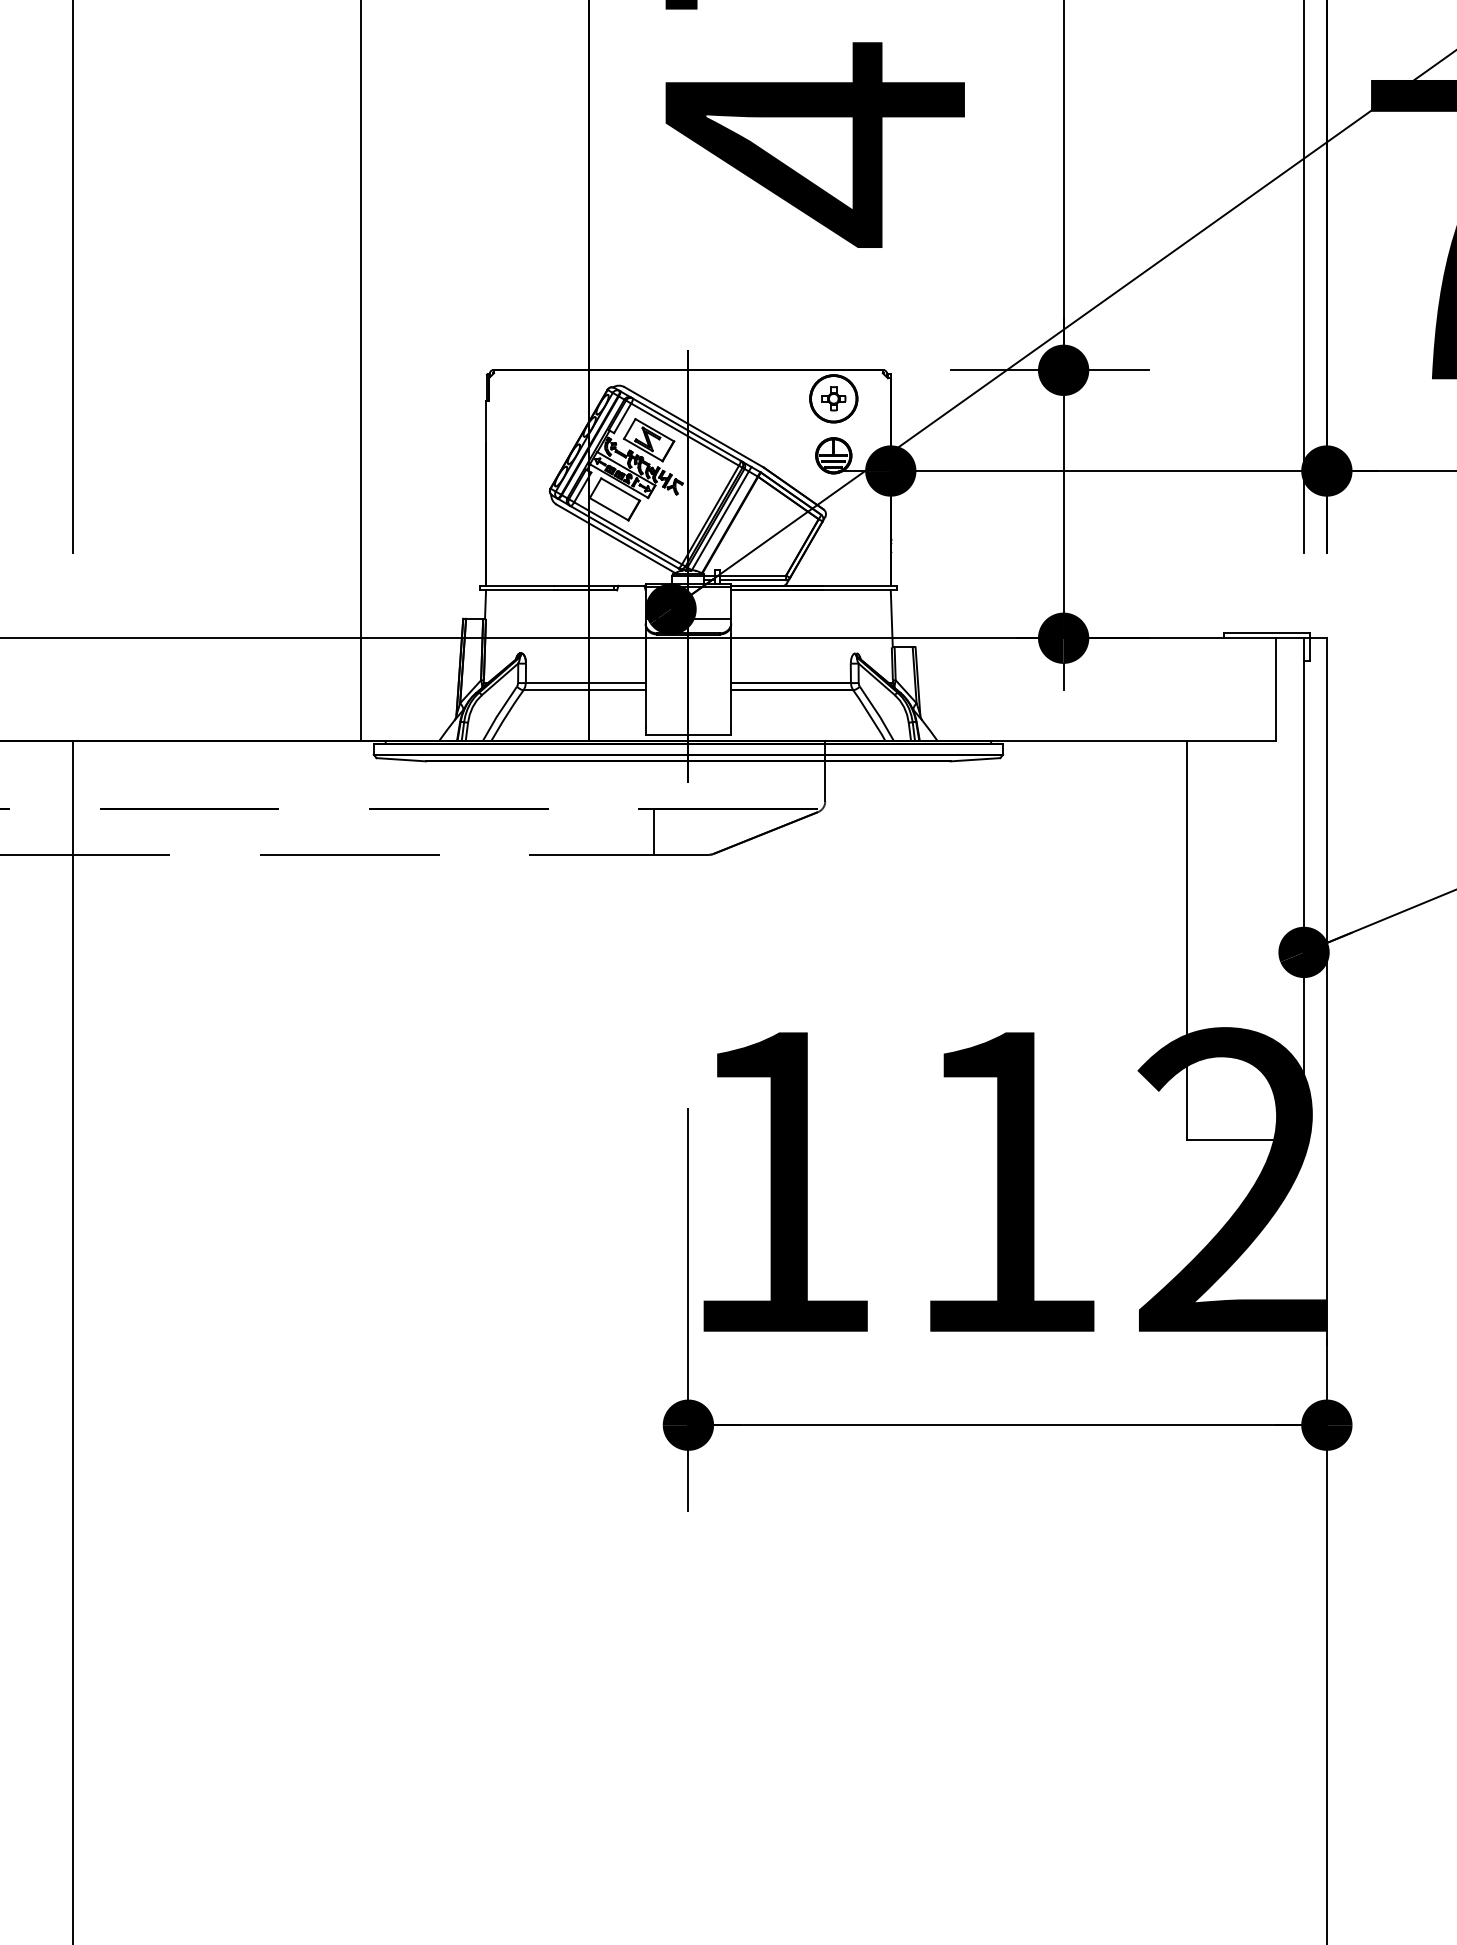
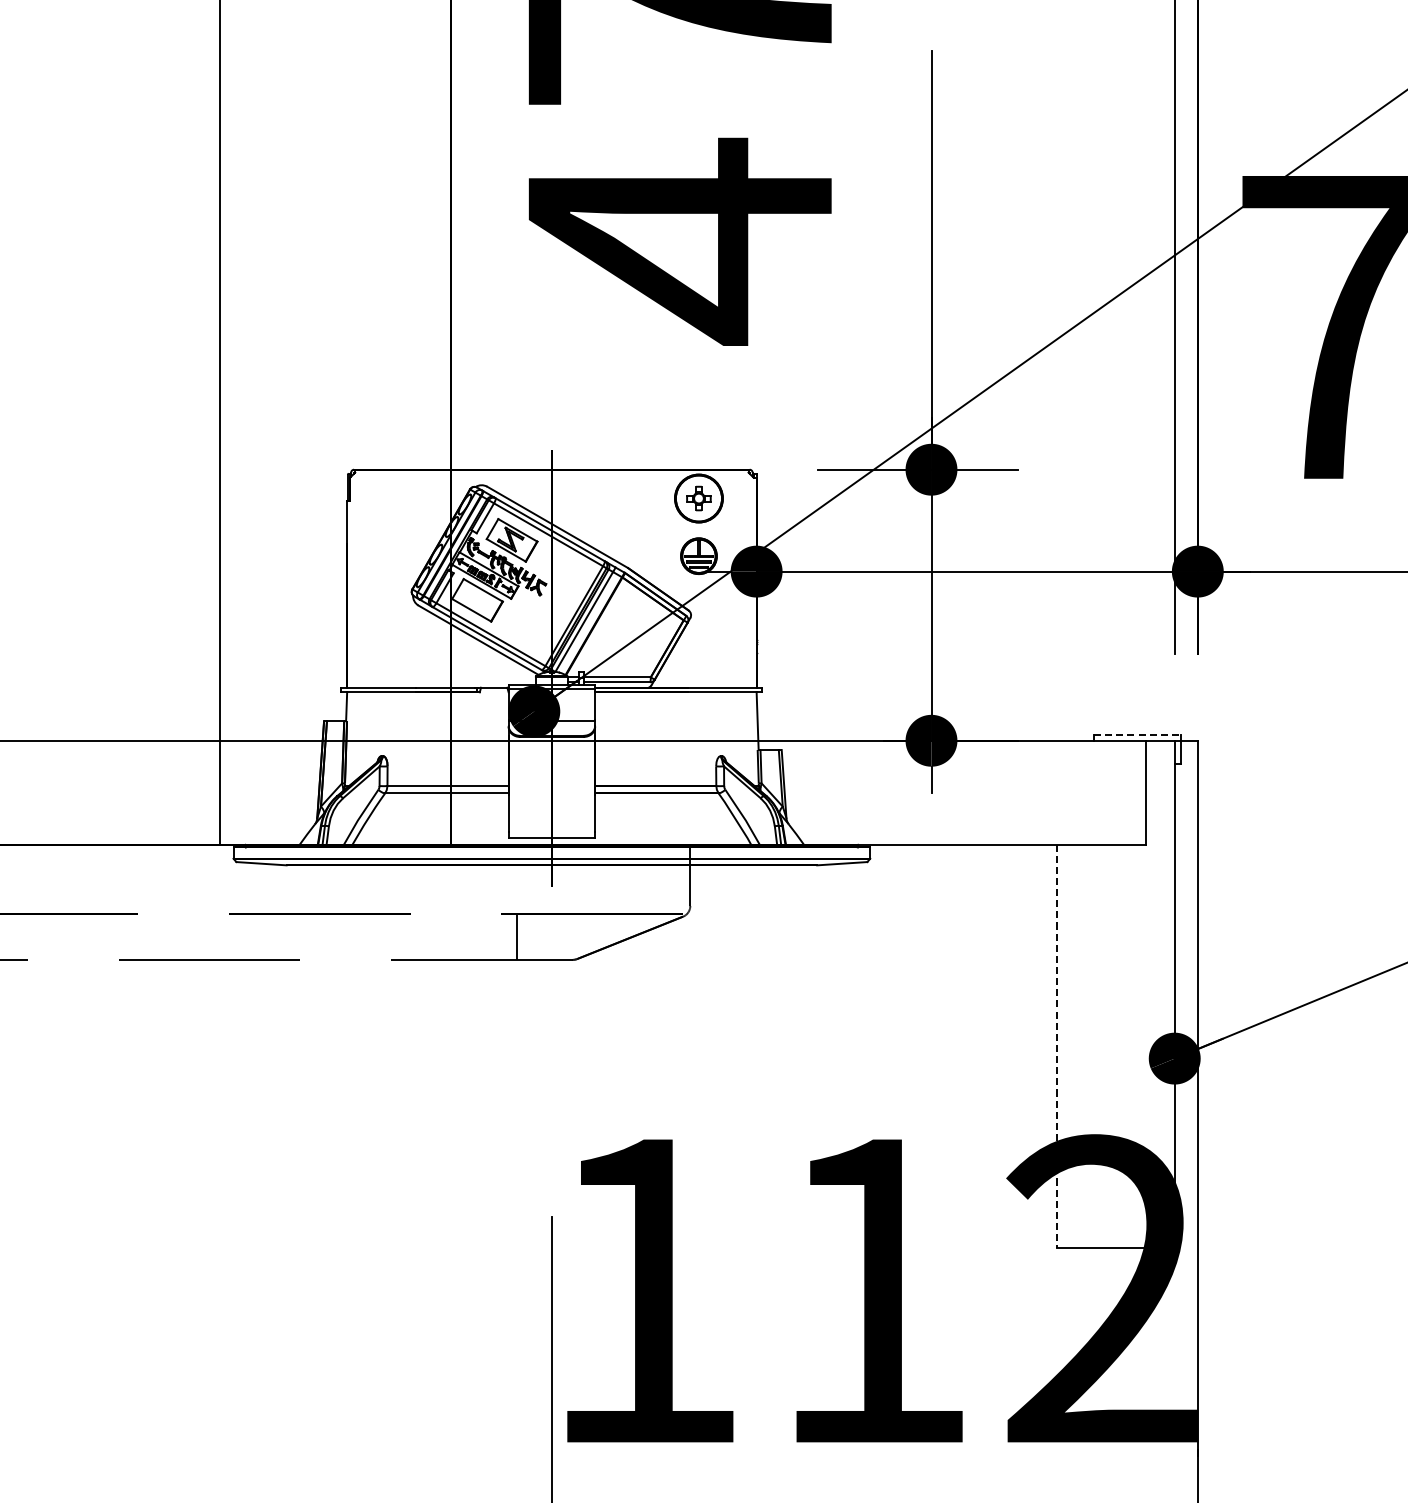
line: (1267, 632) -> (1137, 734), solid -> dashed
line: (1187, 940) -> (1056, 1046), solid -> dashed

